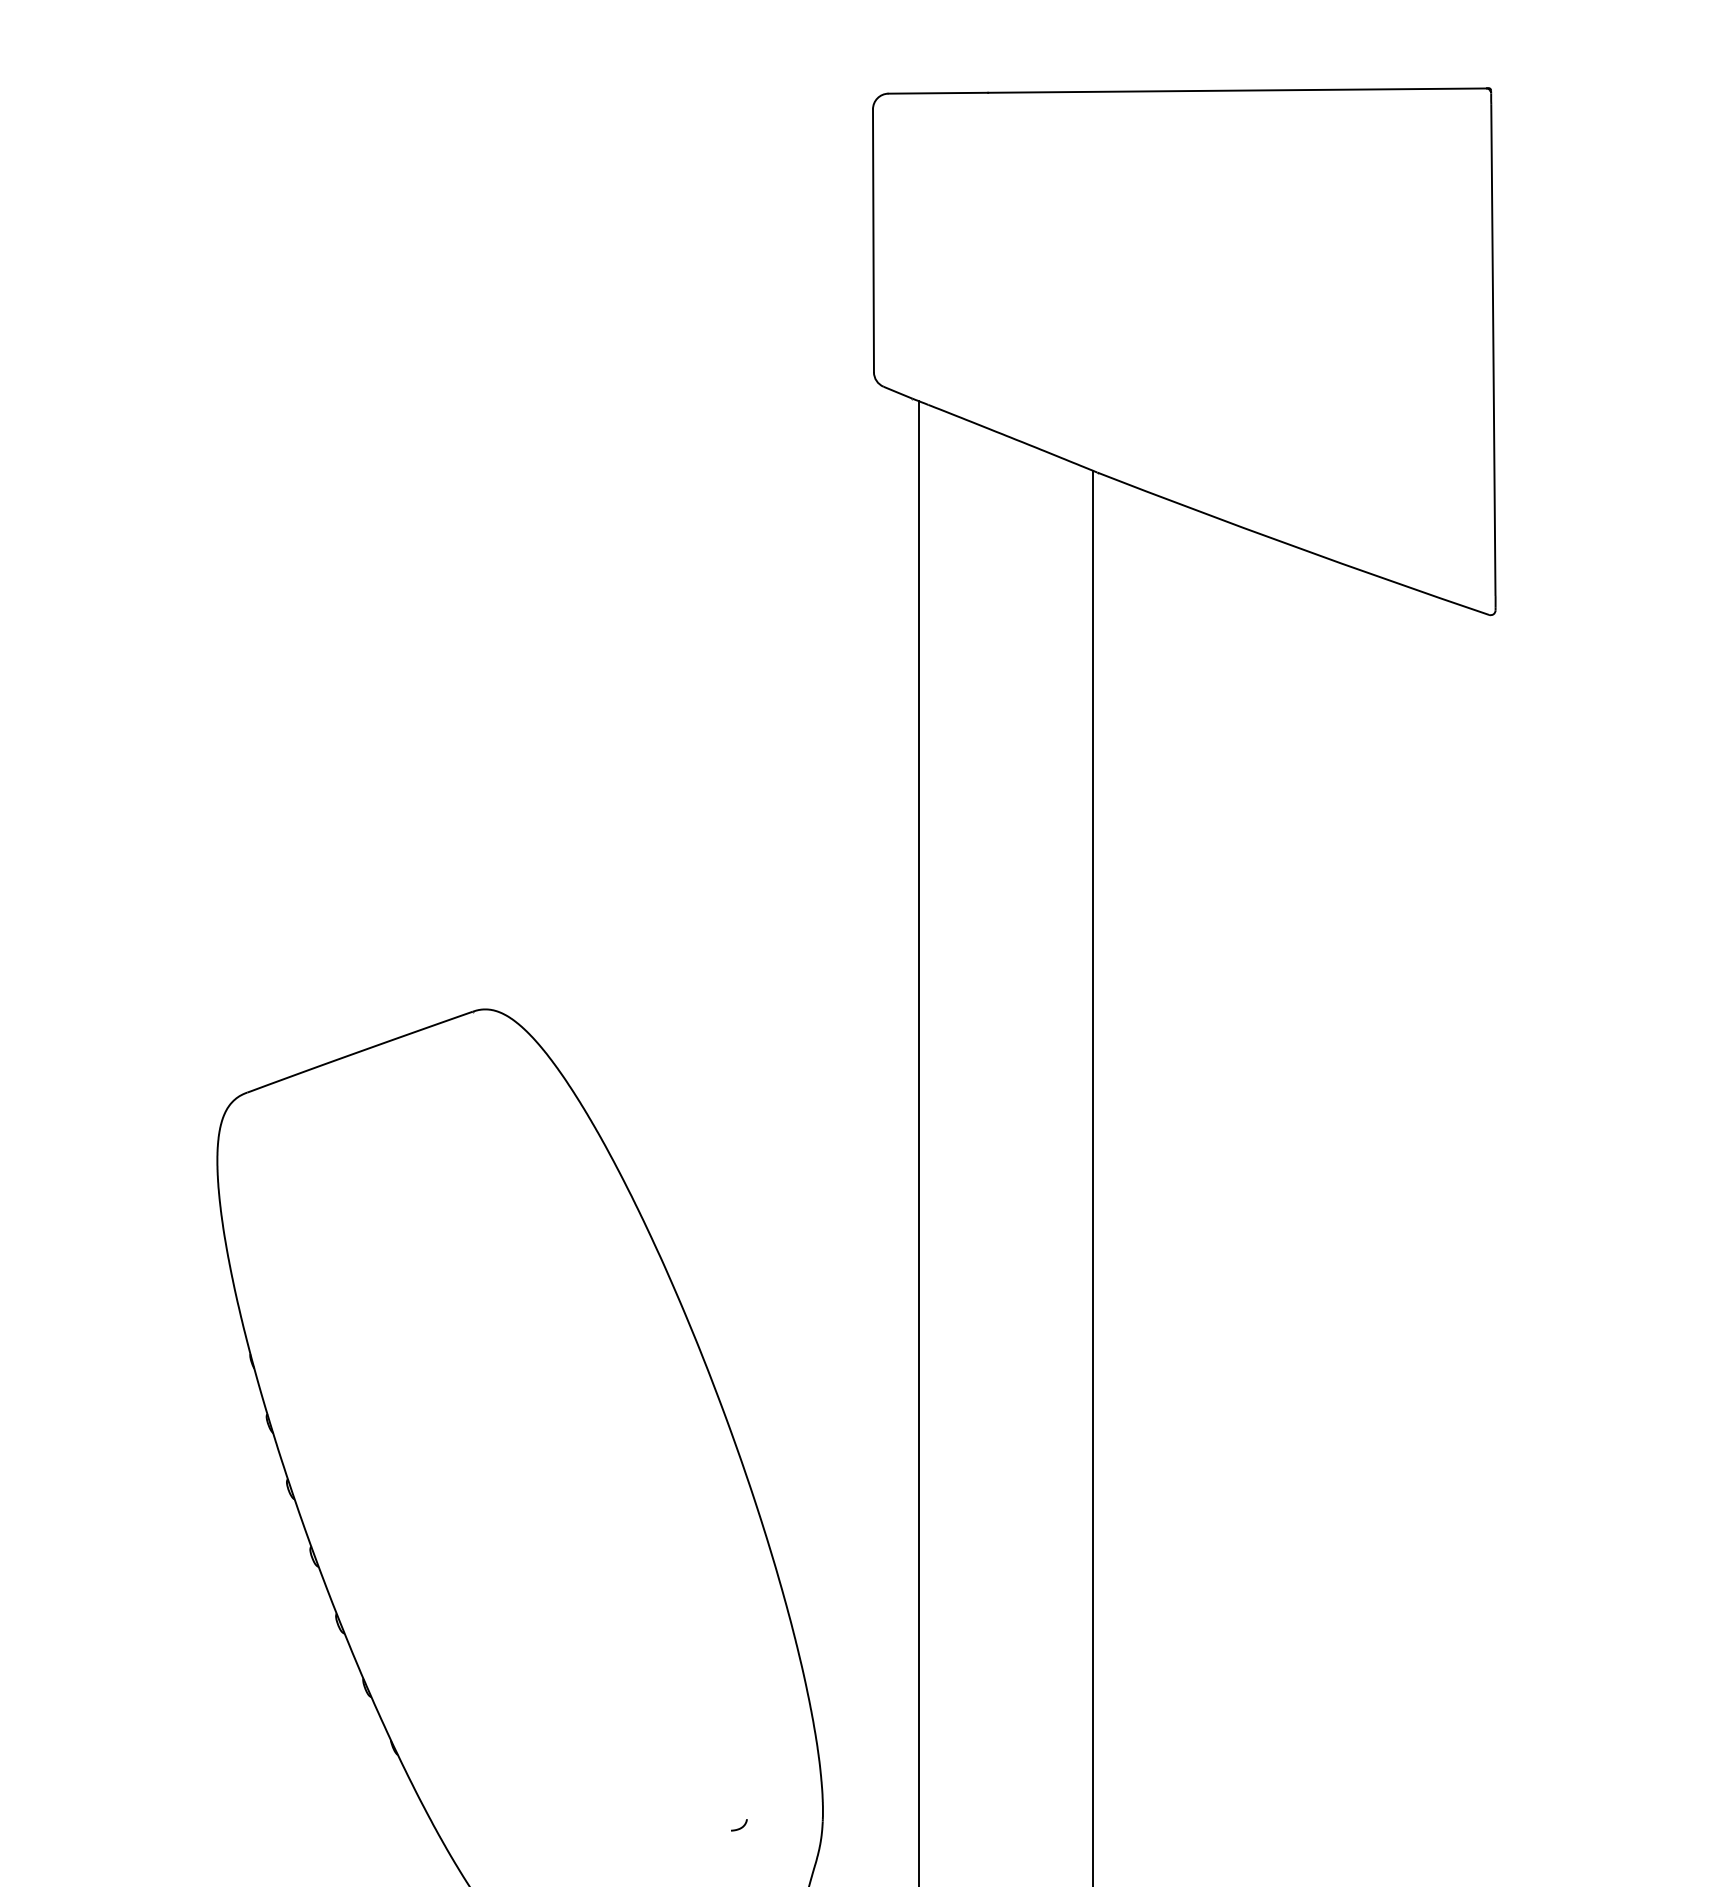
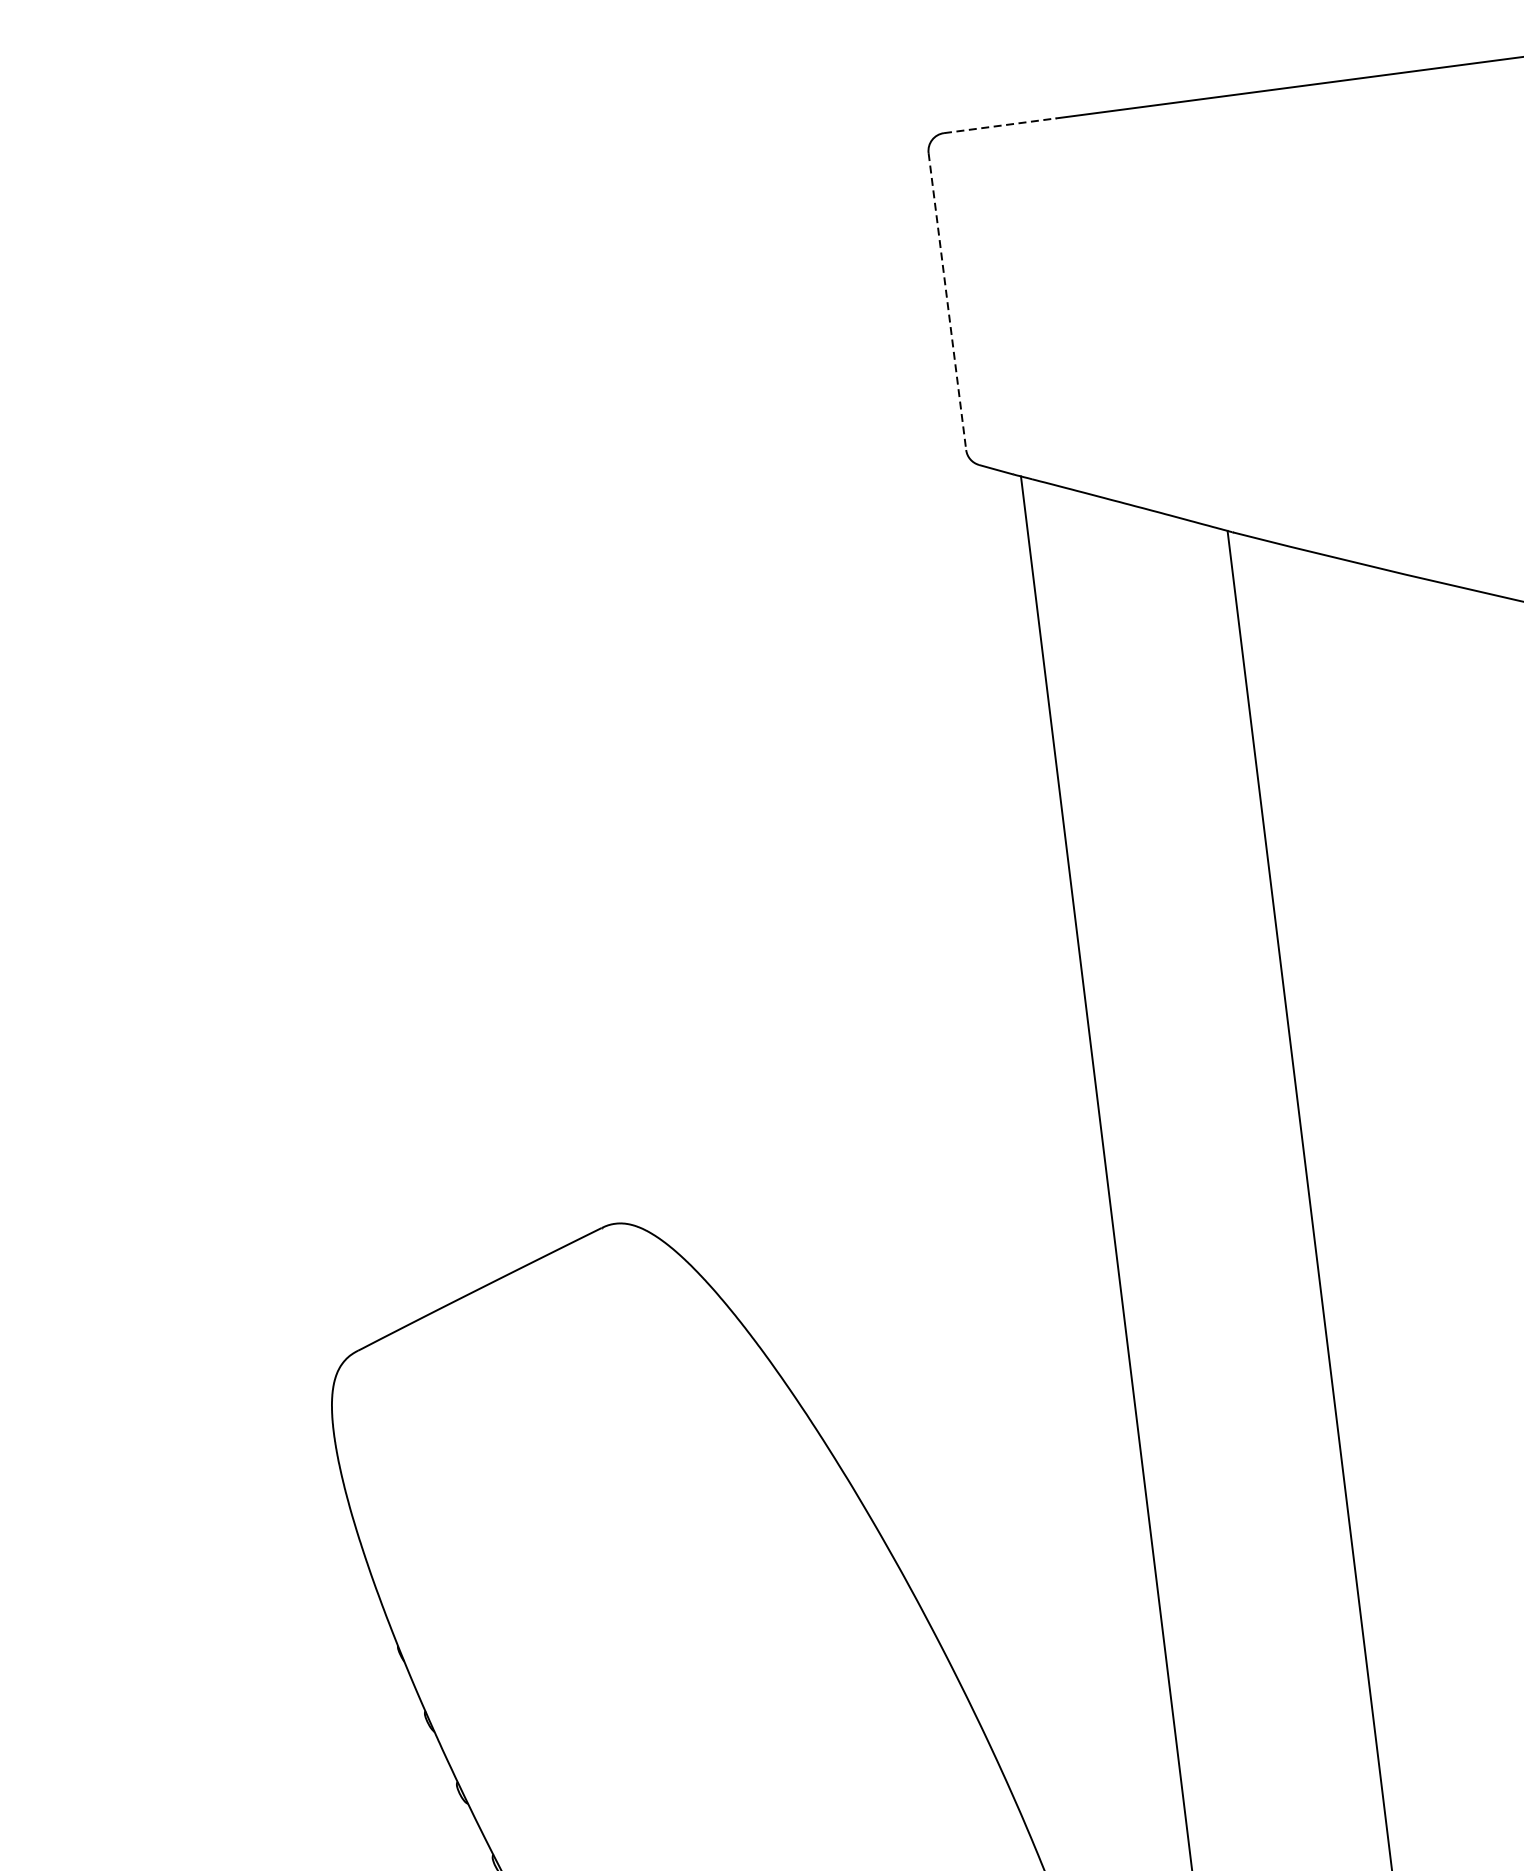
line: (938, 93) -> (1000, 126), solid -> dashed
line: (873, 241) -> (947, 302), solid -> dashed

